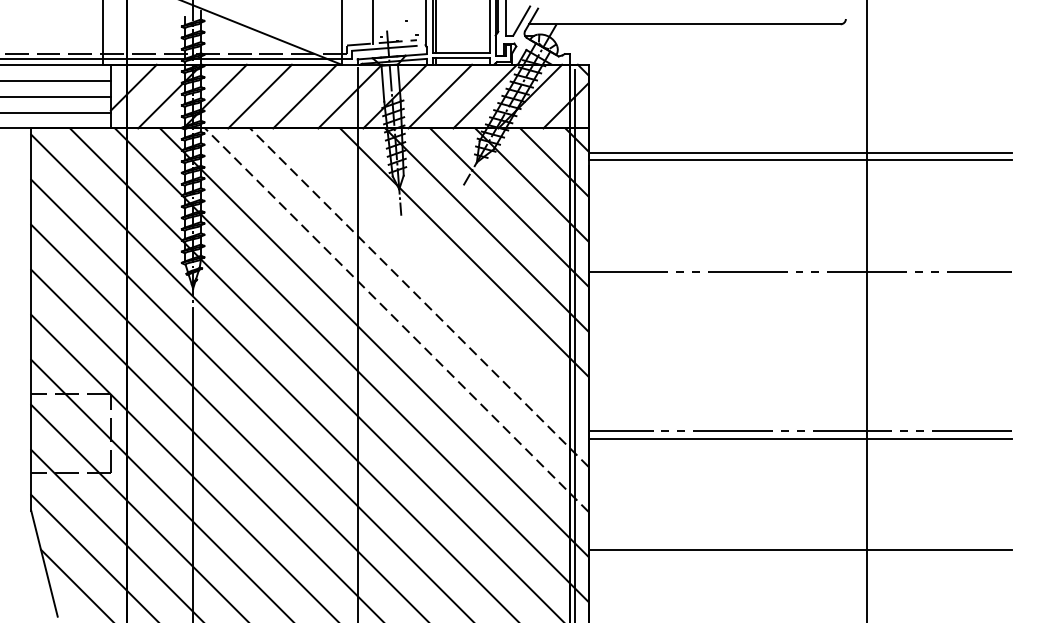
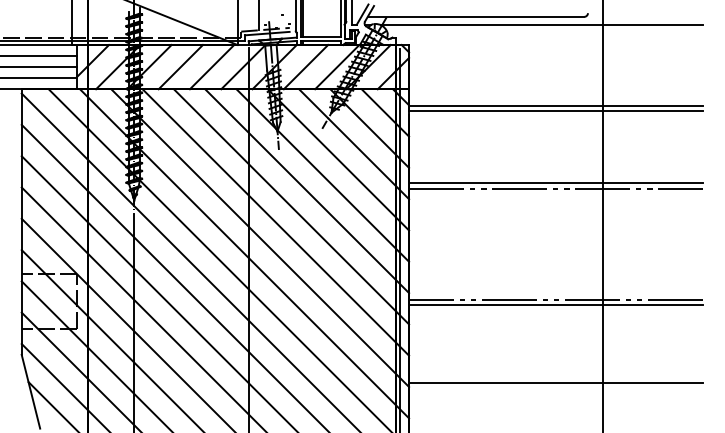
line: (779, 36) -> (541, 25), added
line: (800, 264) -> (556, 183), added
line: (442, 275) -> (307, 191), added
line: (419, 297) -> (291, 206), dashed -> solid
line: (396, 320) -> (275, 222), dashed -> solid

